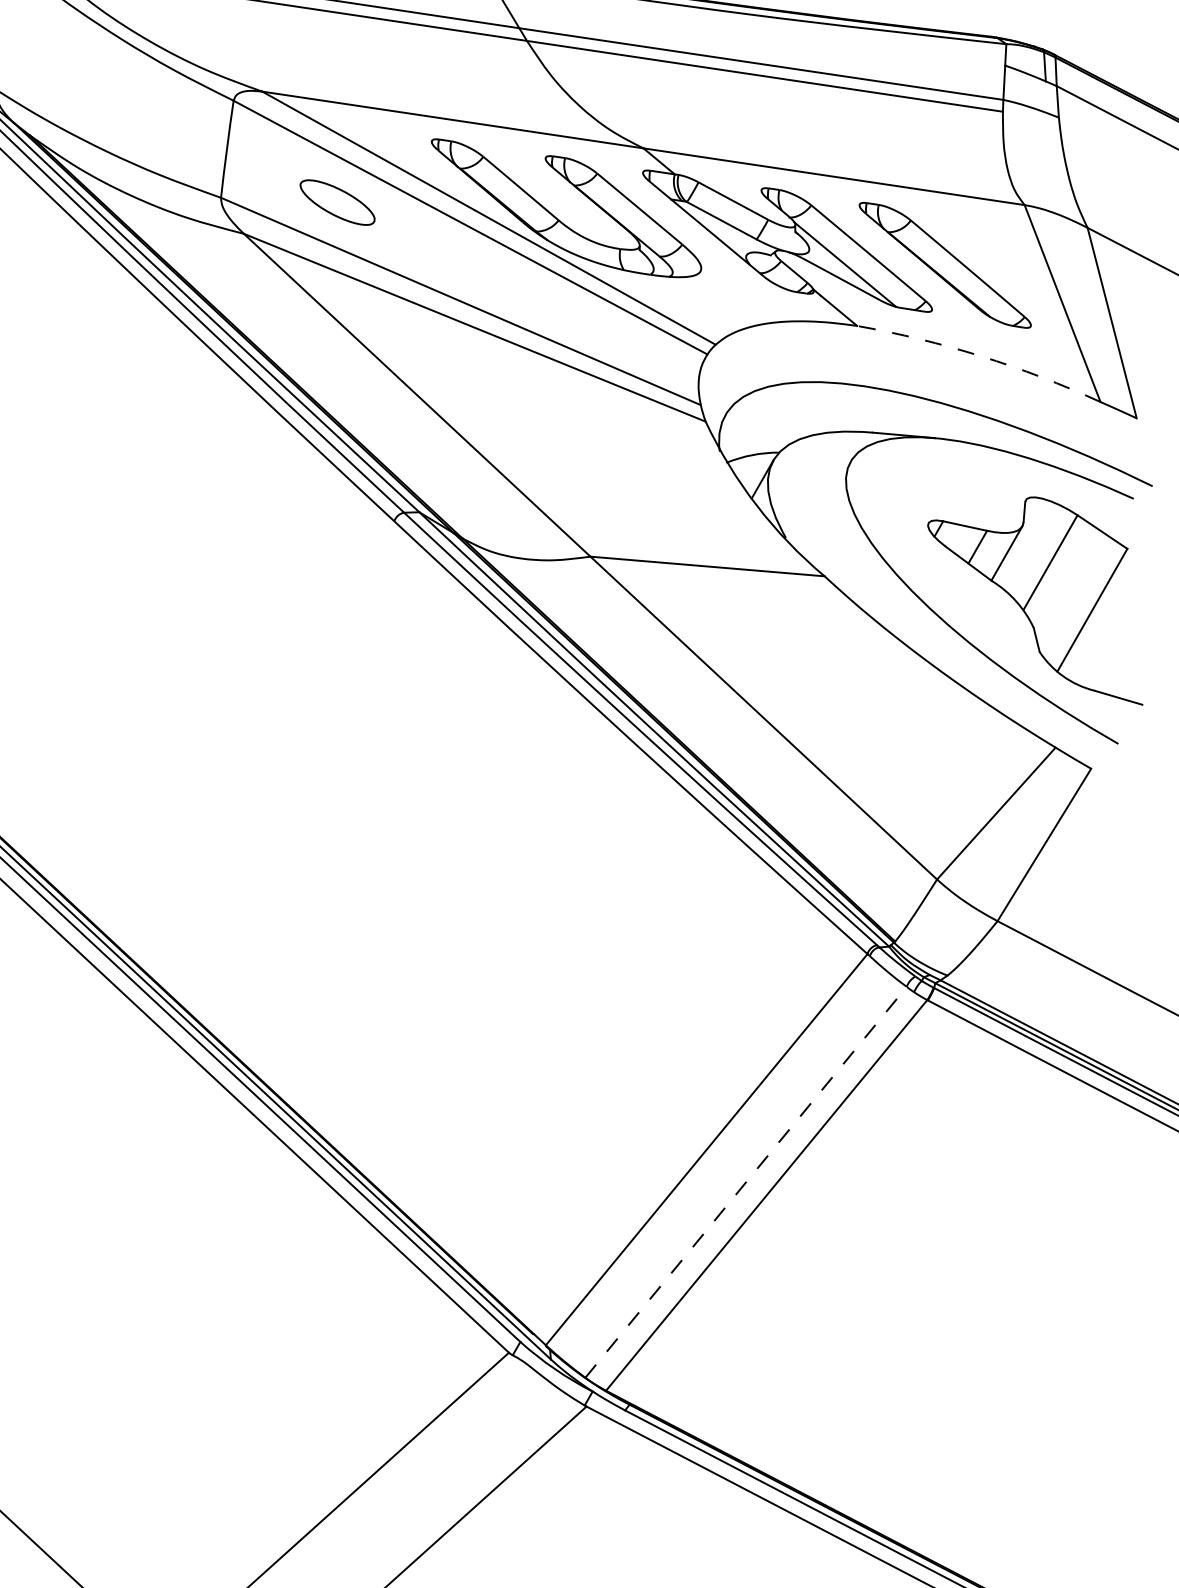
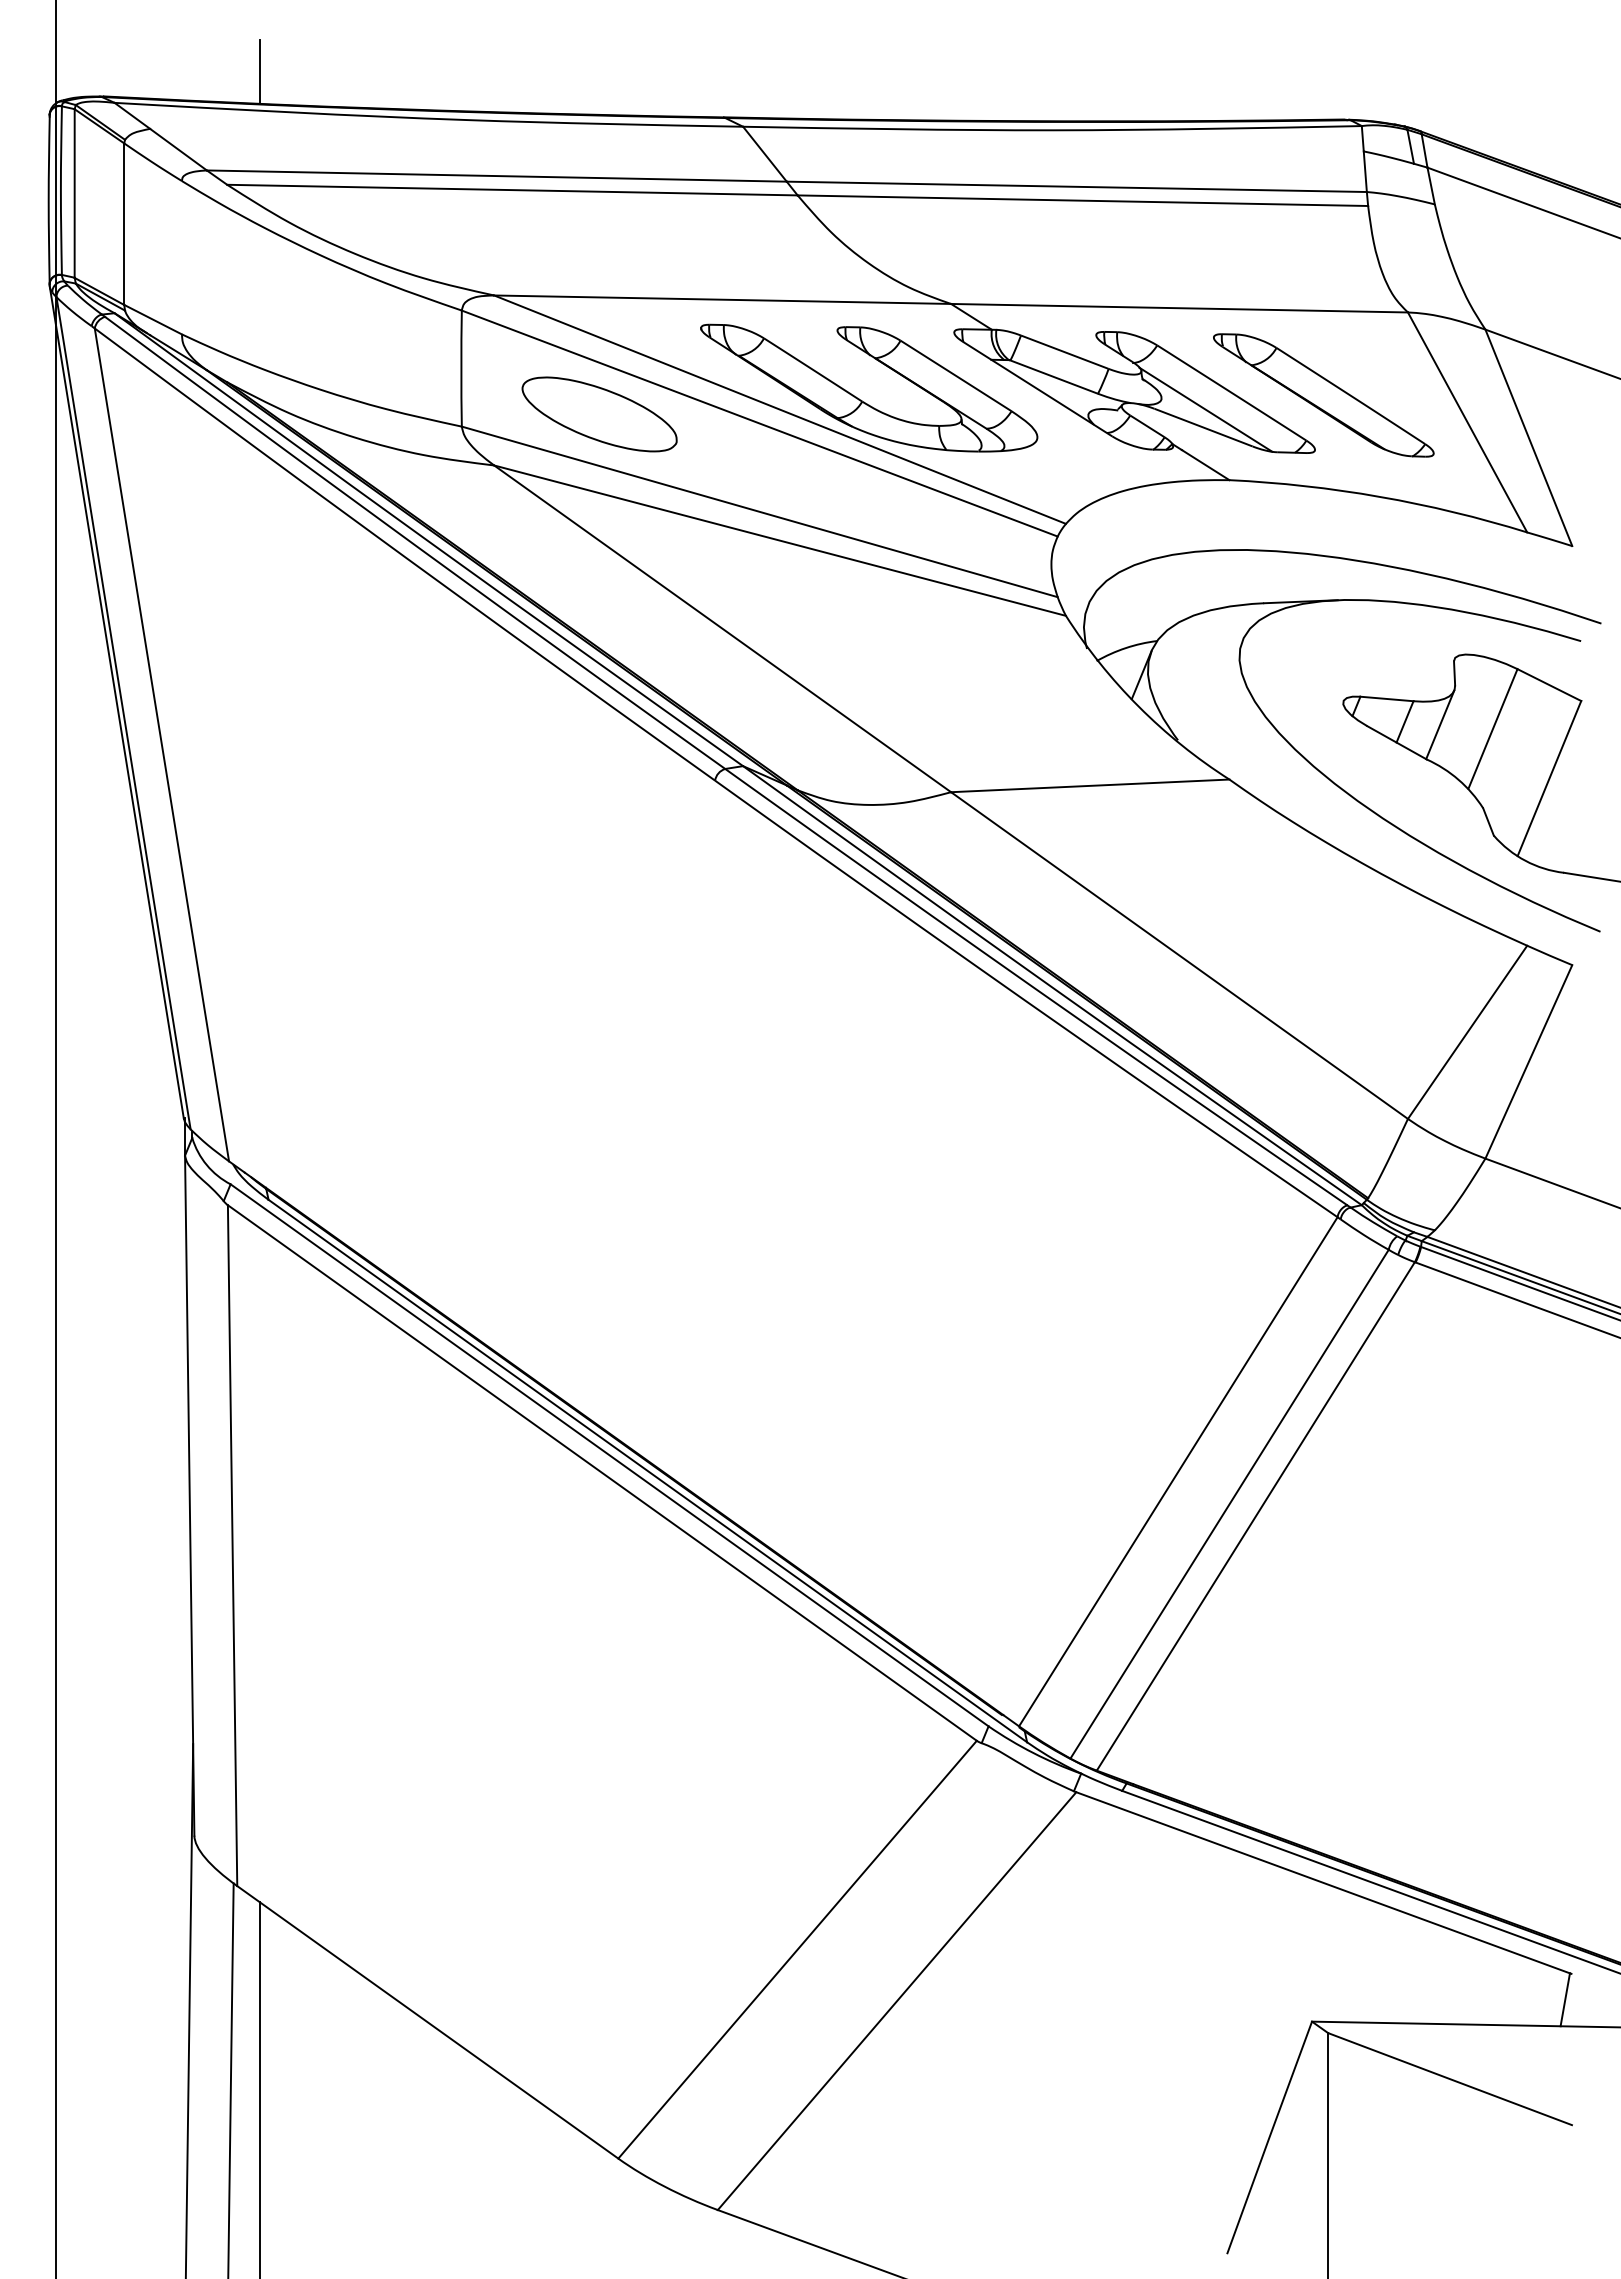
part: (337, 202) -> (599, 414), size x1.67
arc: (981, 356) -> (1380, 496), dashed -> solid
line: (746, 1181) -> (1229, 1503), dashed -> solid

